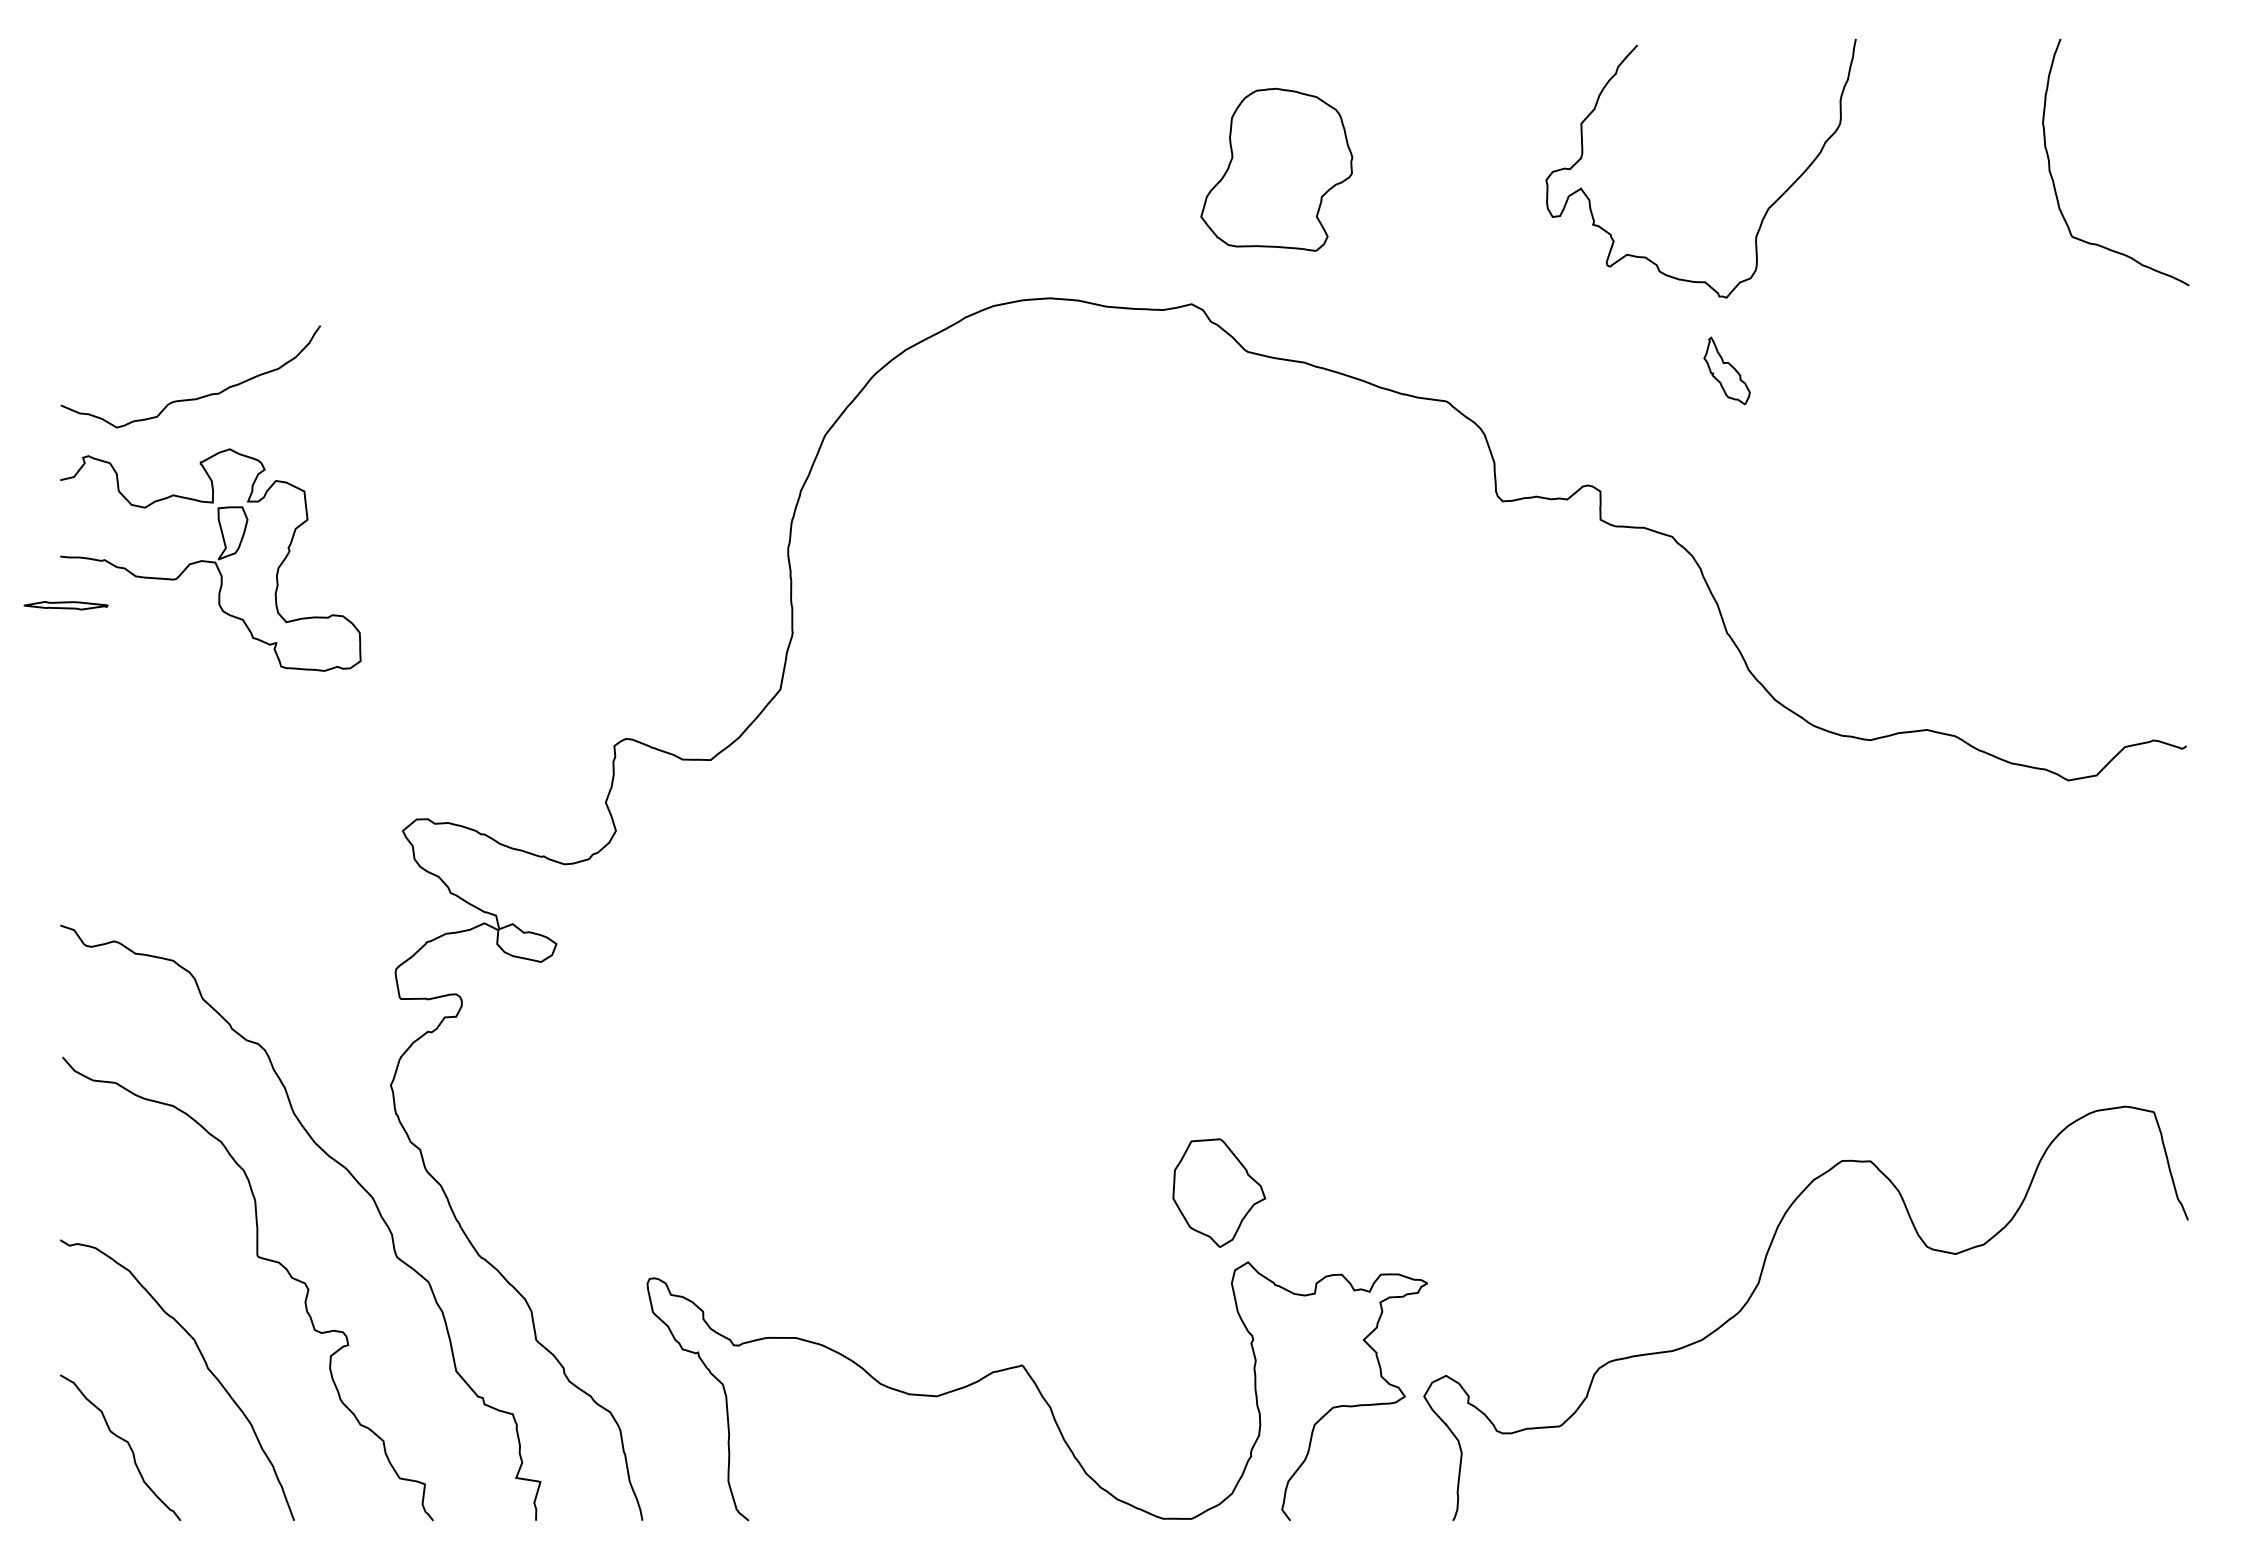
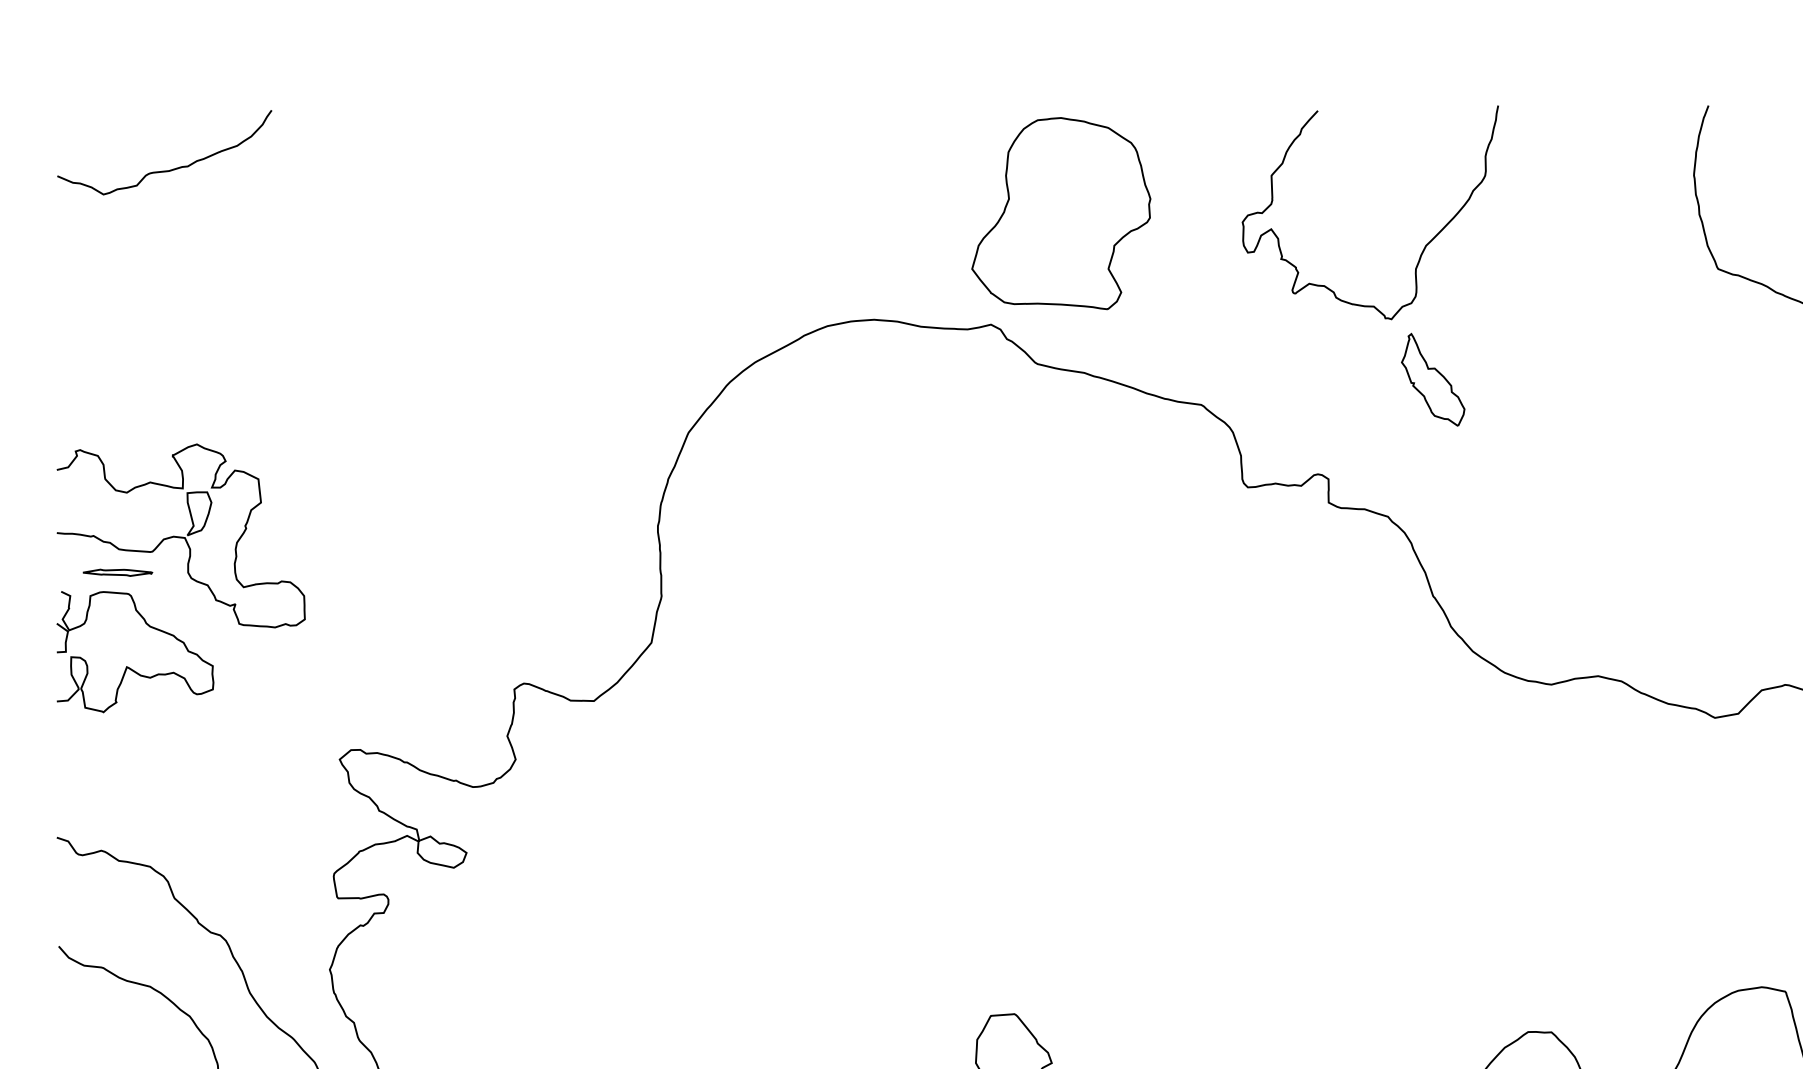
part: (1276, 169) -> (1061, 213), size x1.43
curve: (1767, 208) -> (1425, 245), moved
part: (1726, 370) -> (1432, 379), size x1.67
curve: (190, 398) -> (164, 170), moved
part: (65, 605) -> (117, 572), moved
part: (146, 718) -> (128, 666), added

